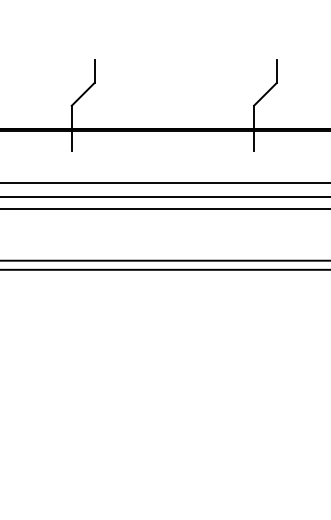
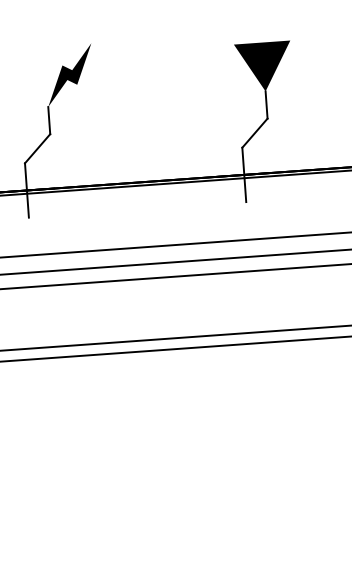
fill: (114, 34) -> (69, 74), added
fill: (276, 39) -> (263, 66), added

